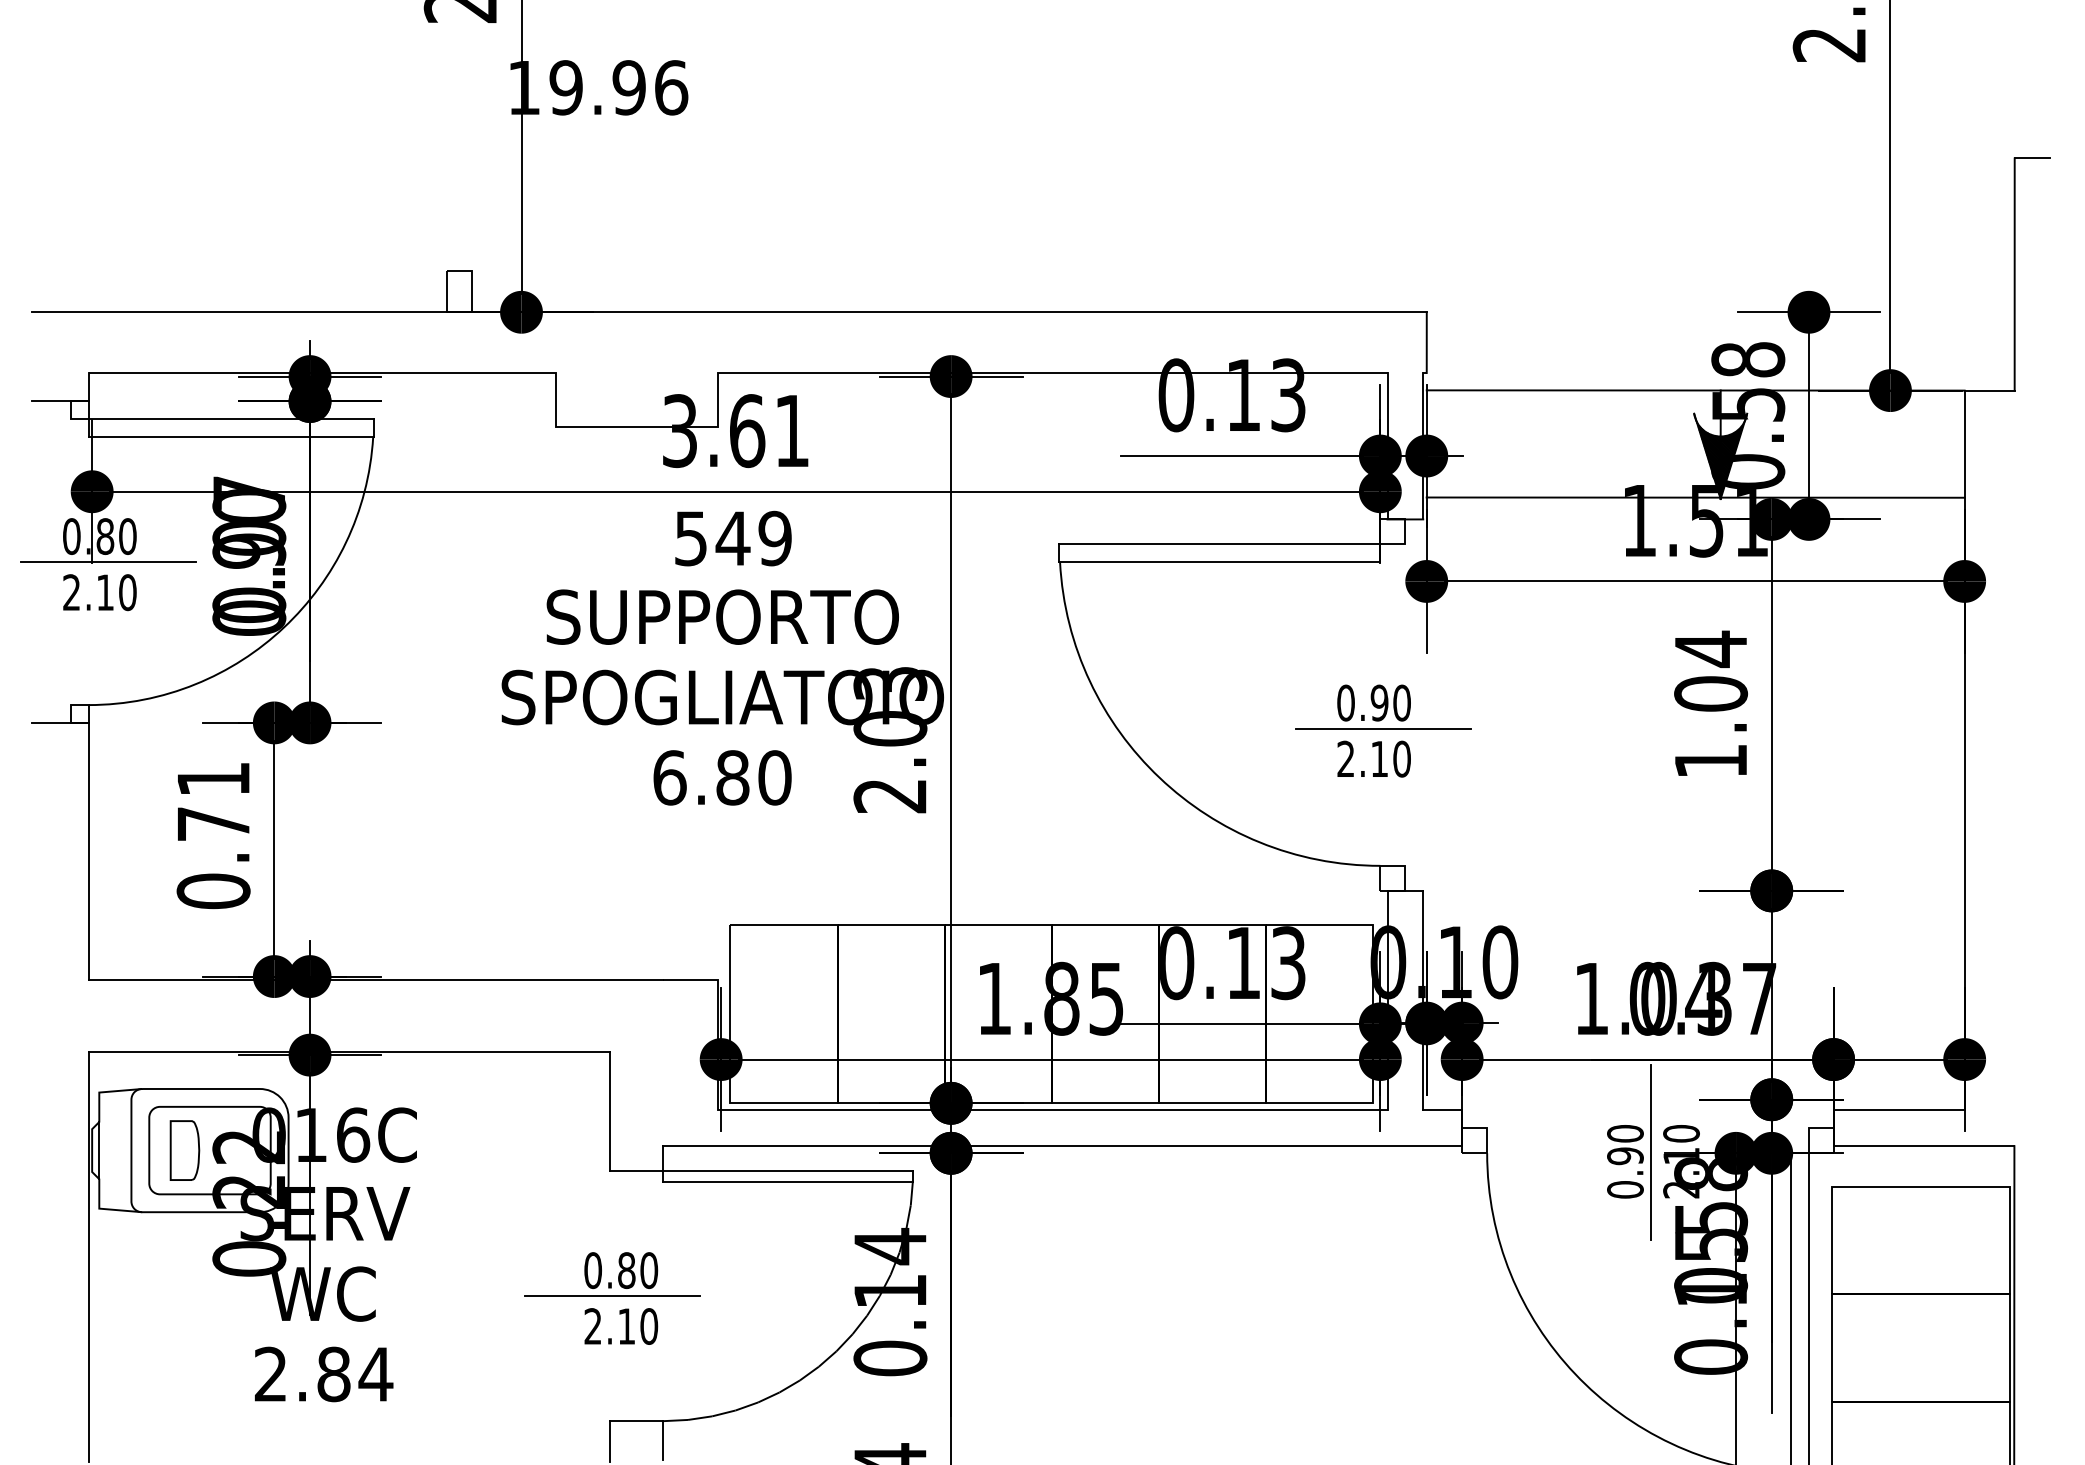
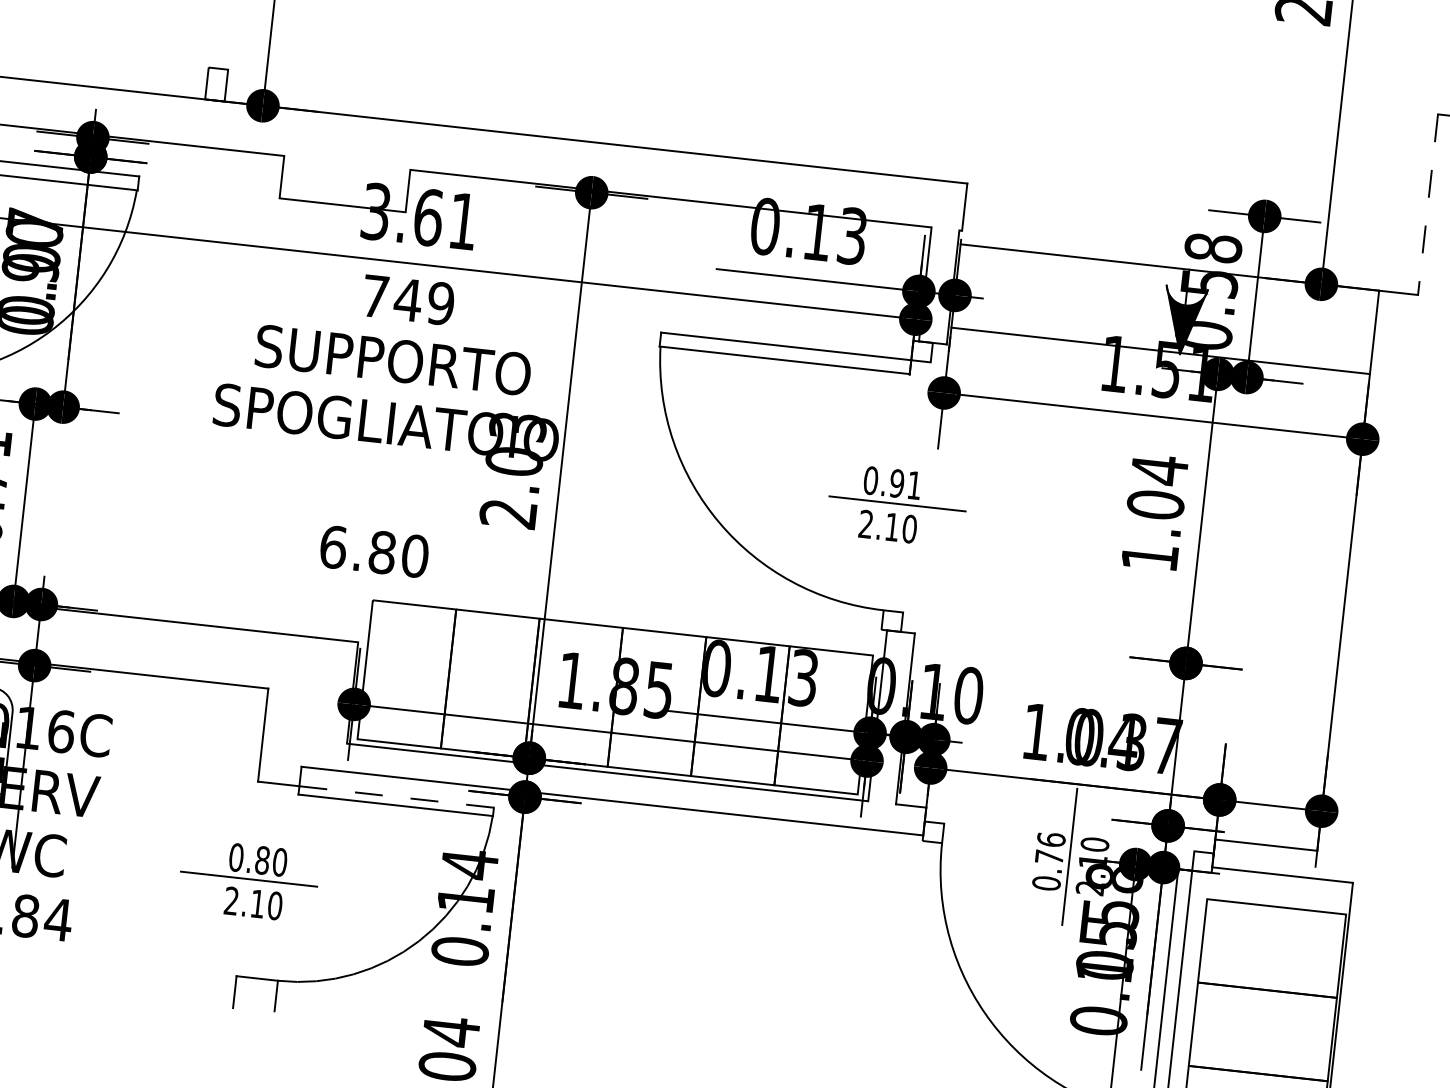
line: (2014, 275) -> (1427, 205), solid -> dashed
text: (690, 538) -> (375, 296), 549 -> 749
text: (1401, 702) -> (914, 485), 0.90 -> 0.91
text: (722, 777) -> (374, 551), moved
text: (1625, 1144) -> (1050, 848), 0.90 -> 0.76
line: (788, 1171) -> (396, 797), solid -> dashed

